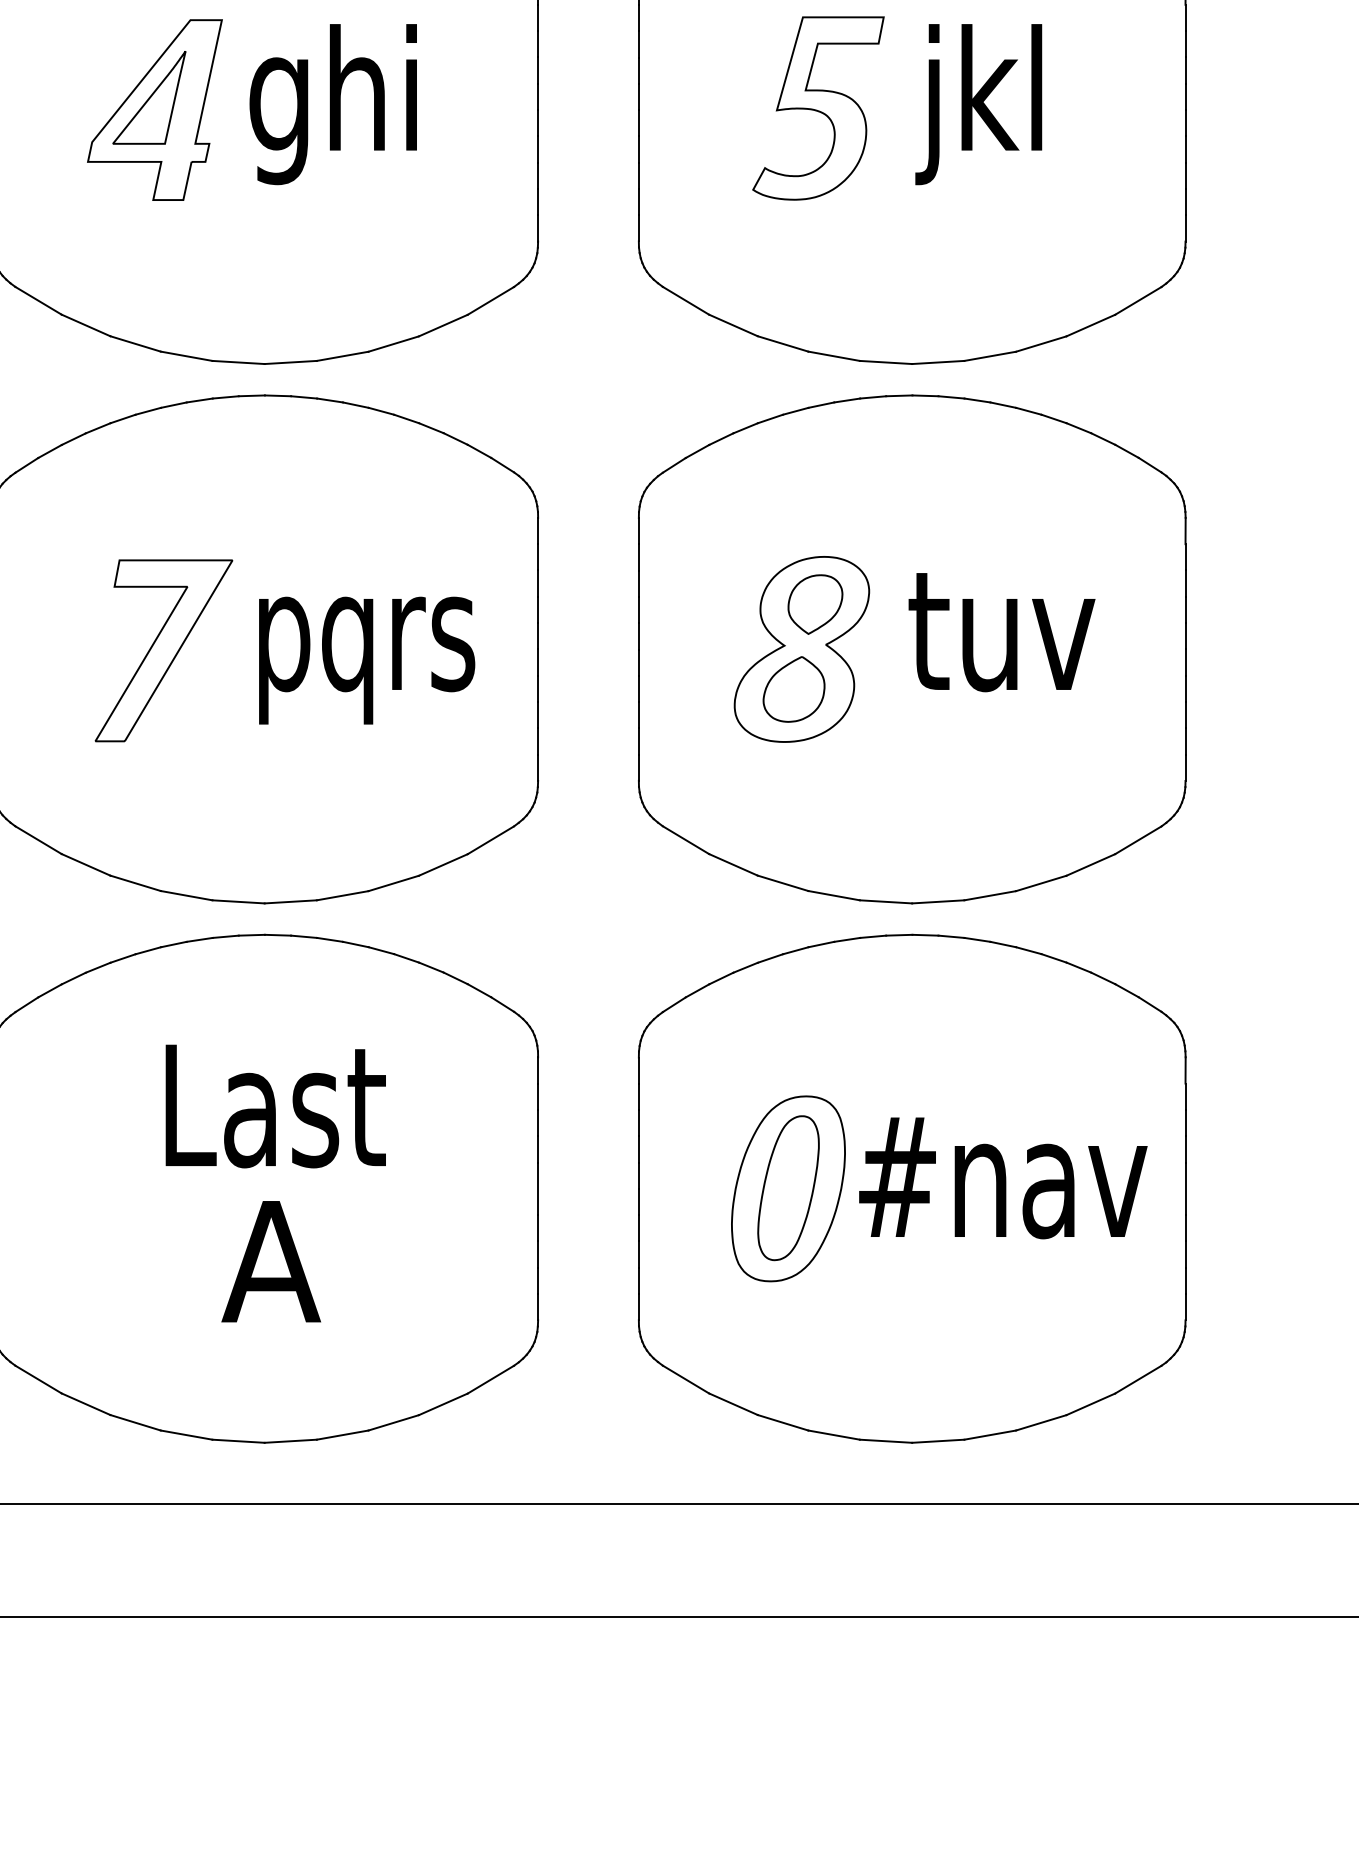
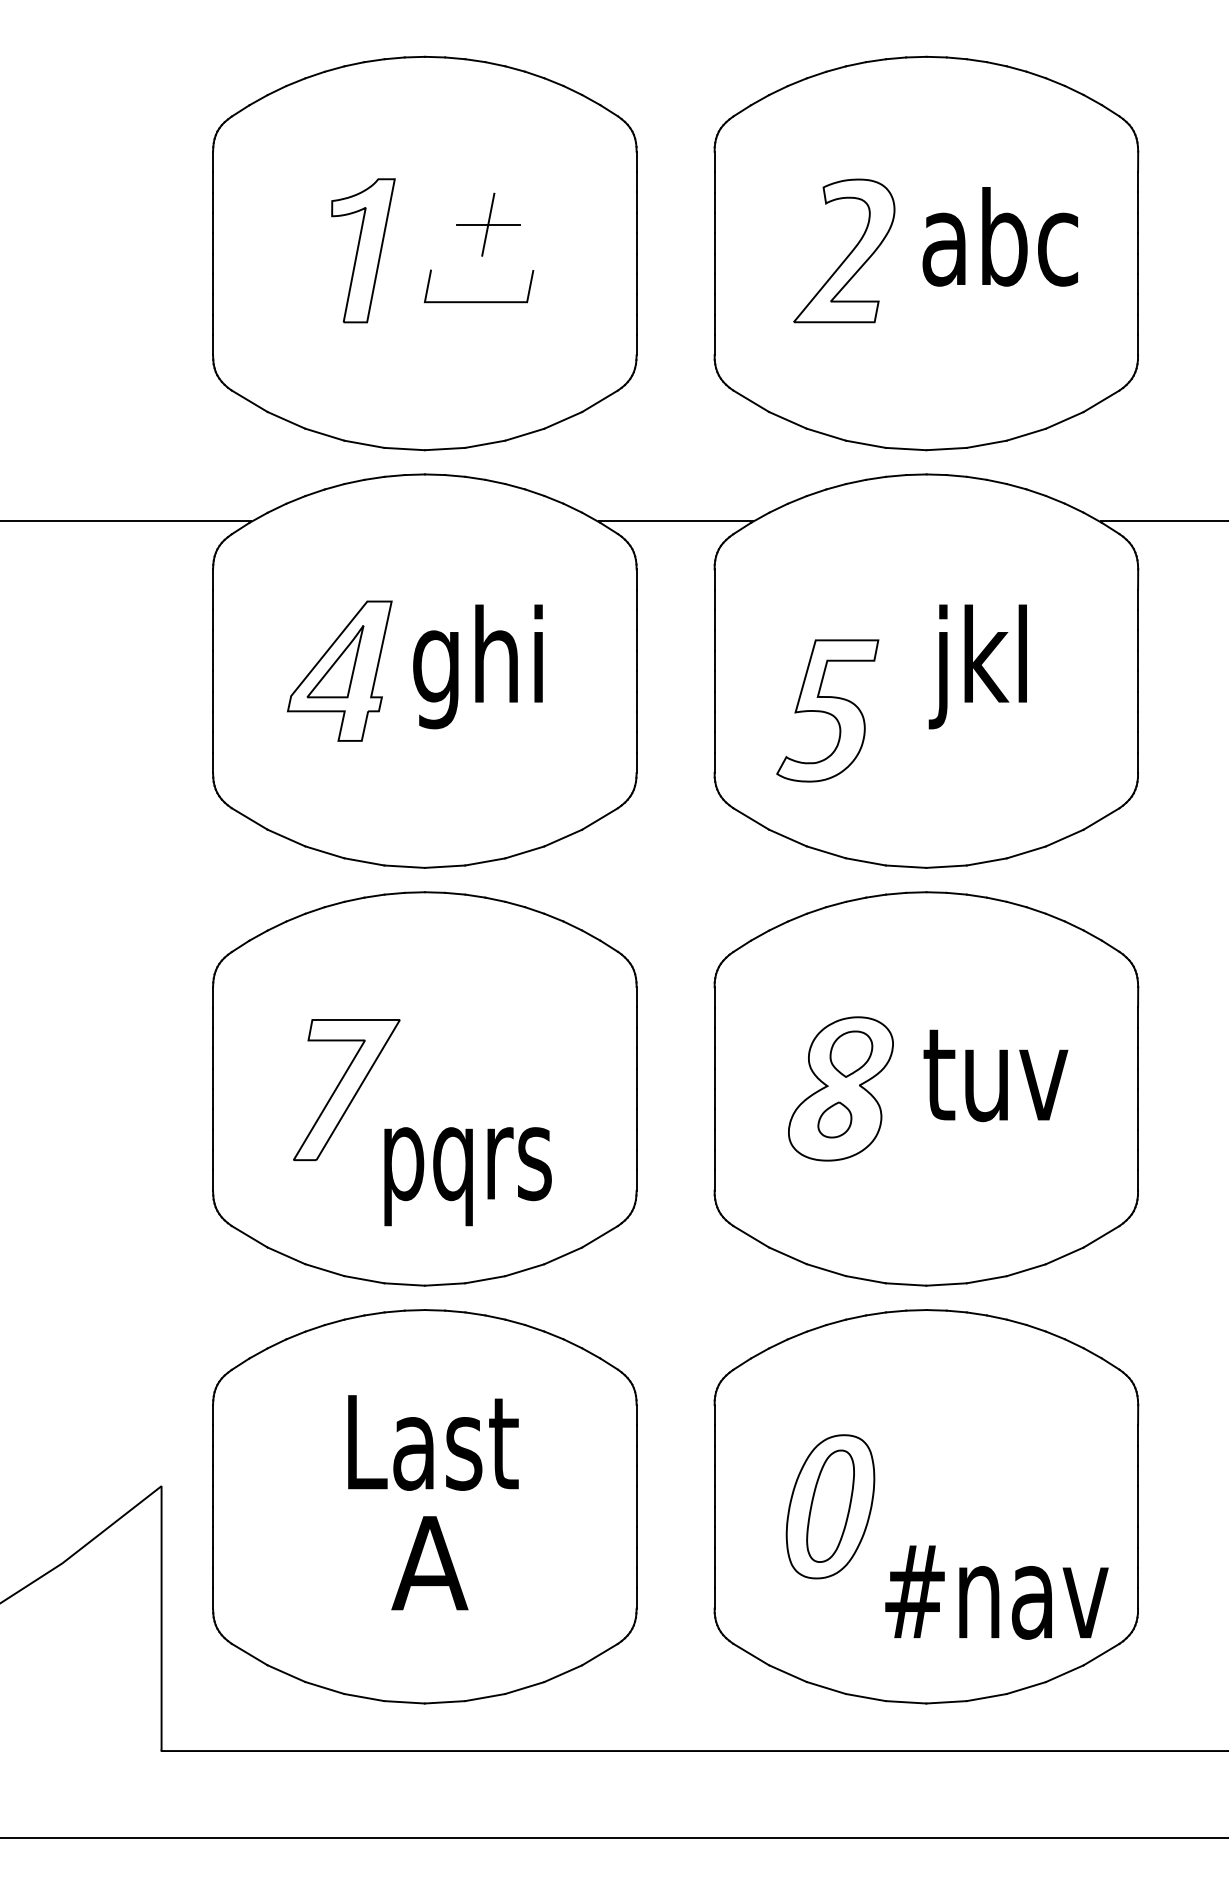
part: (818, 107) -> (827, 710), moved
text: (366, 660) -> (467, 1176), moved
part: (793, 688) -> (834, 1119), size x0.7
text: (1002, 1178) -> (996, 1592), moved

